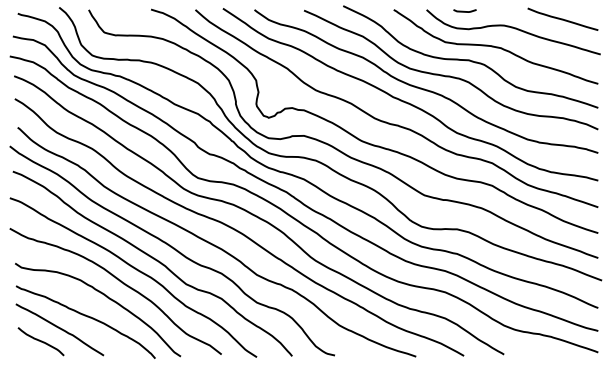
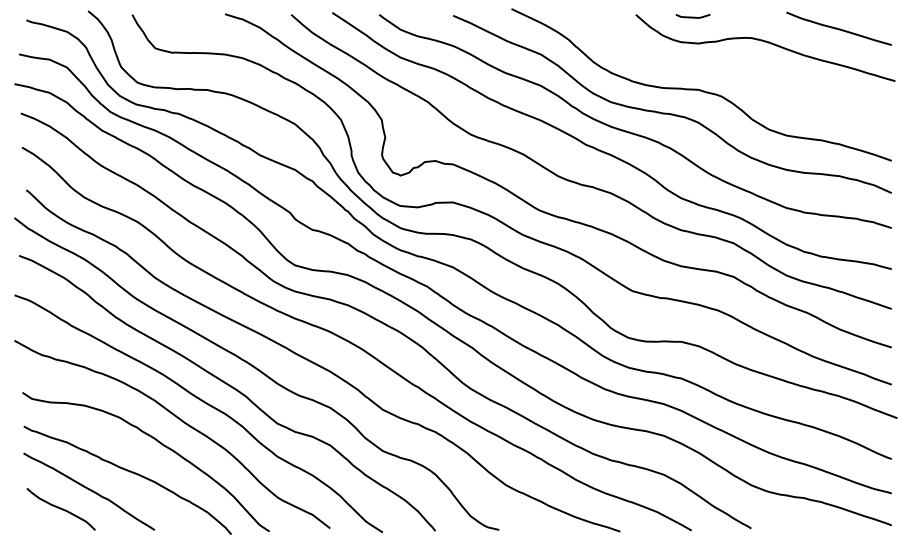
curve: (495, 46) -> (738, 69), removed

